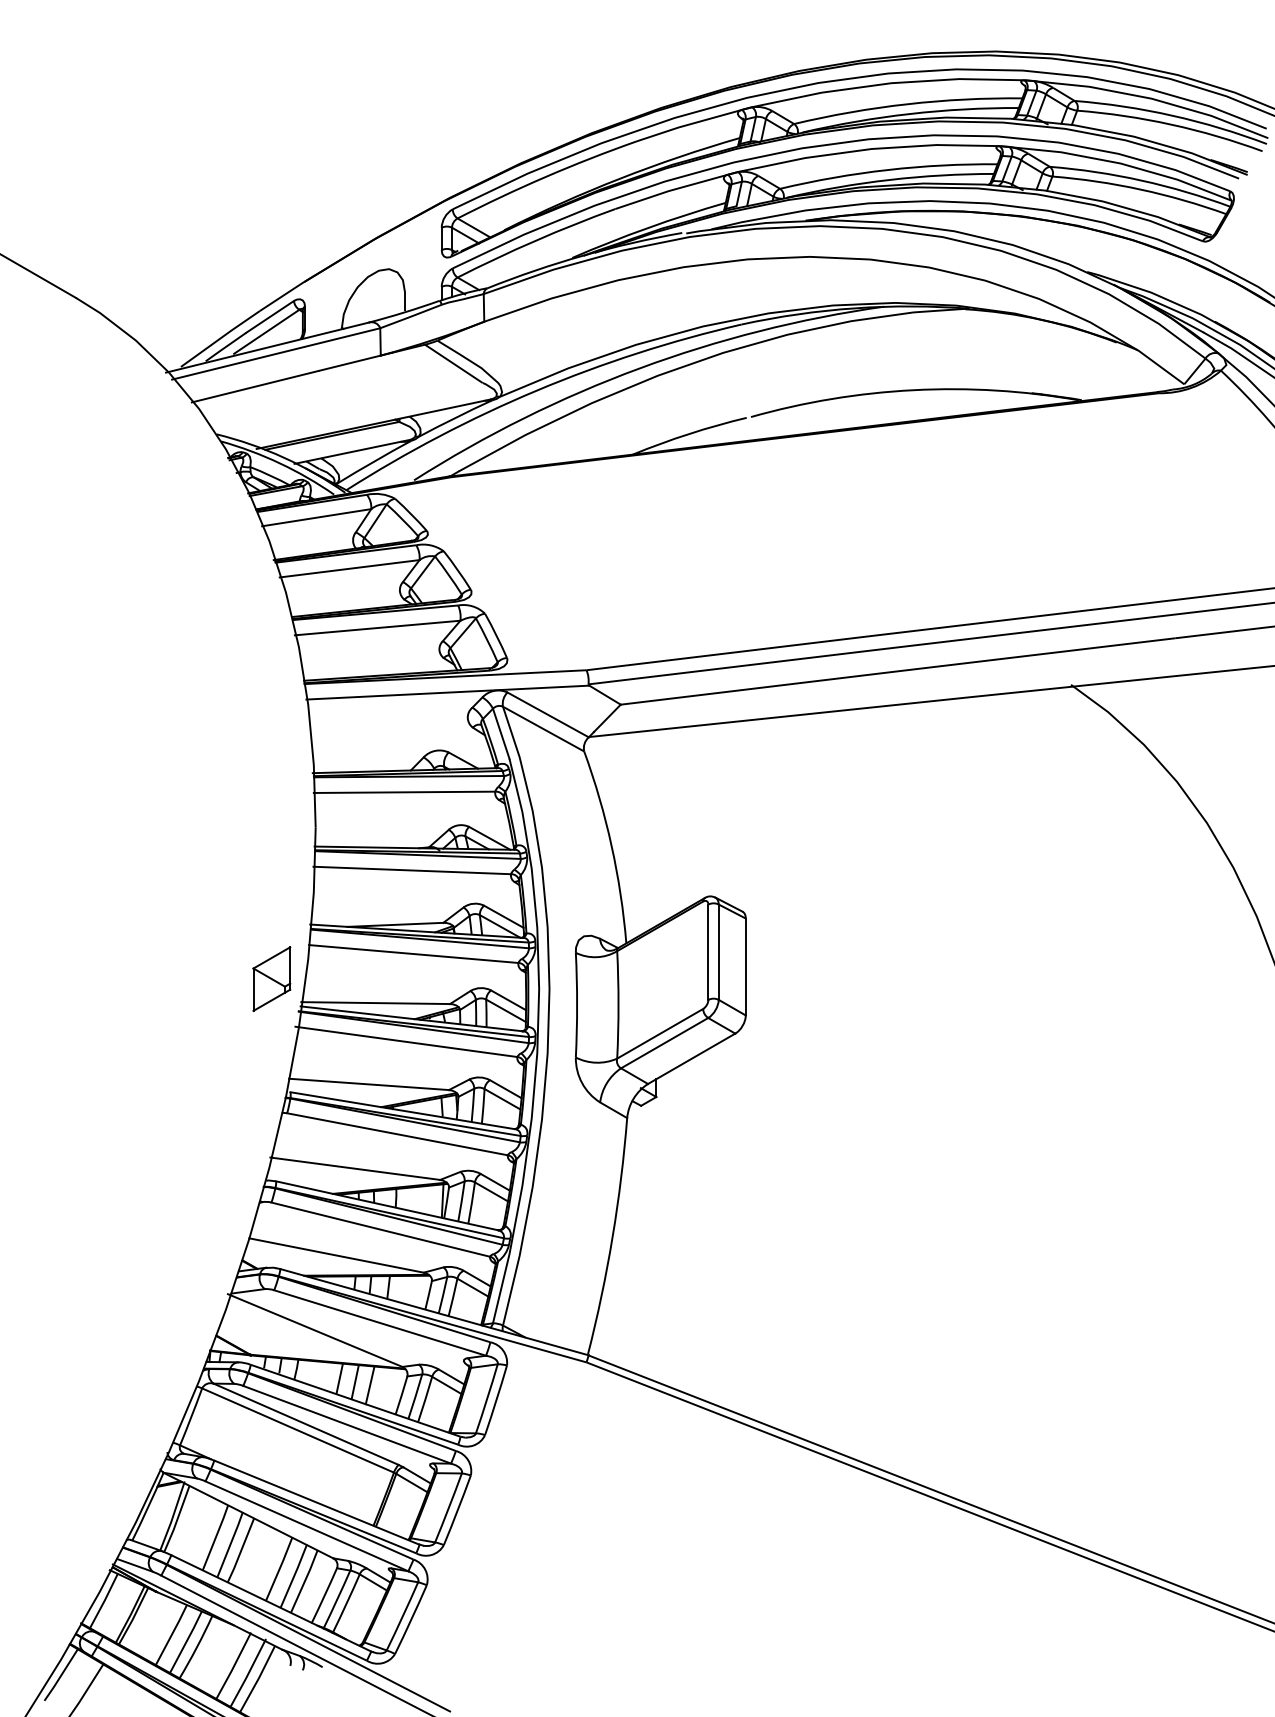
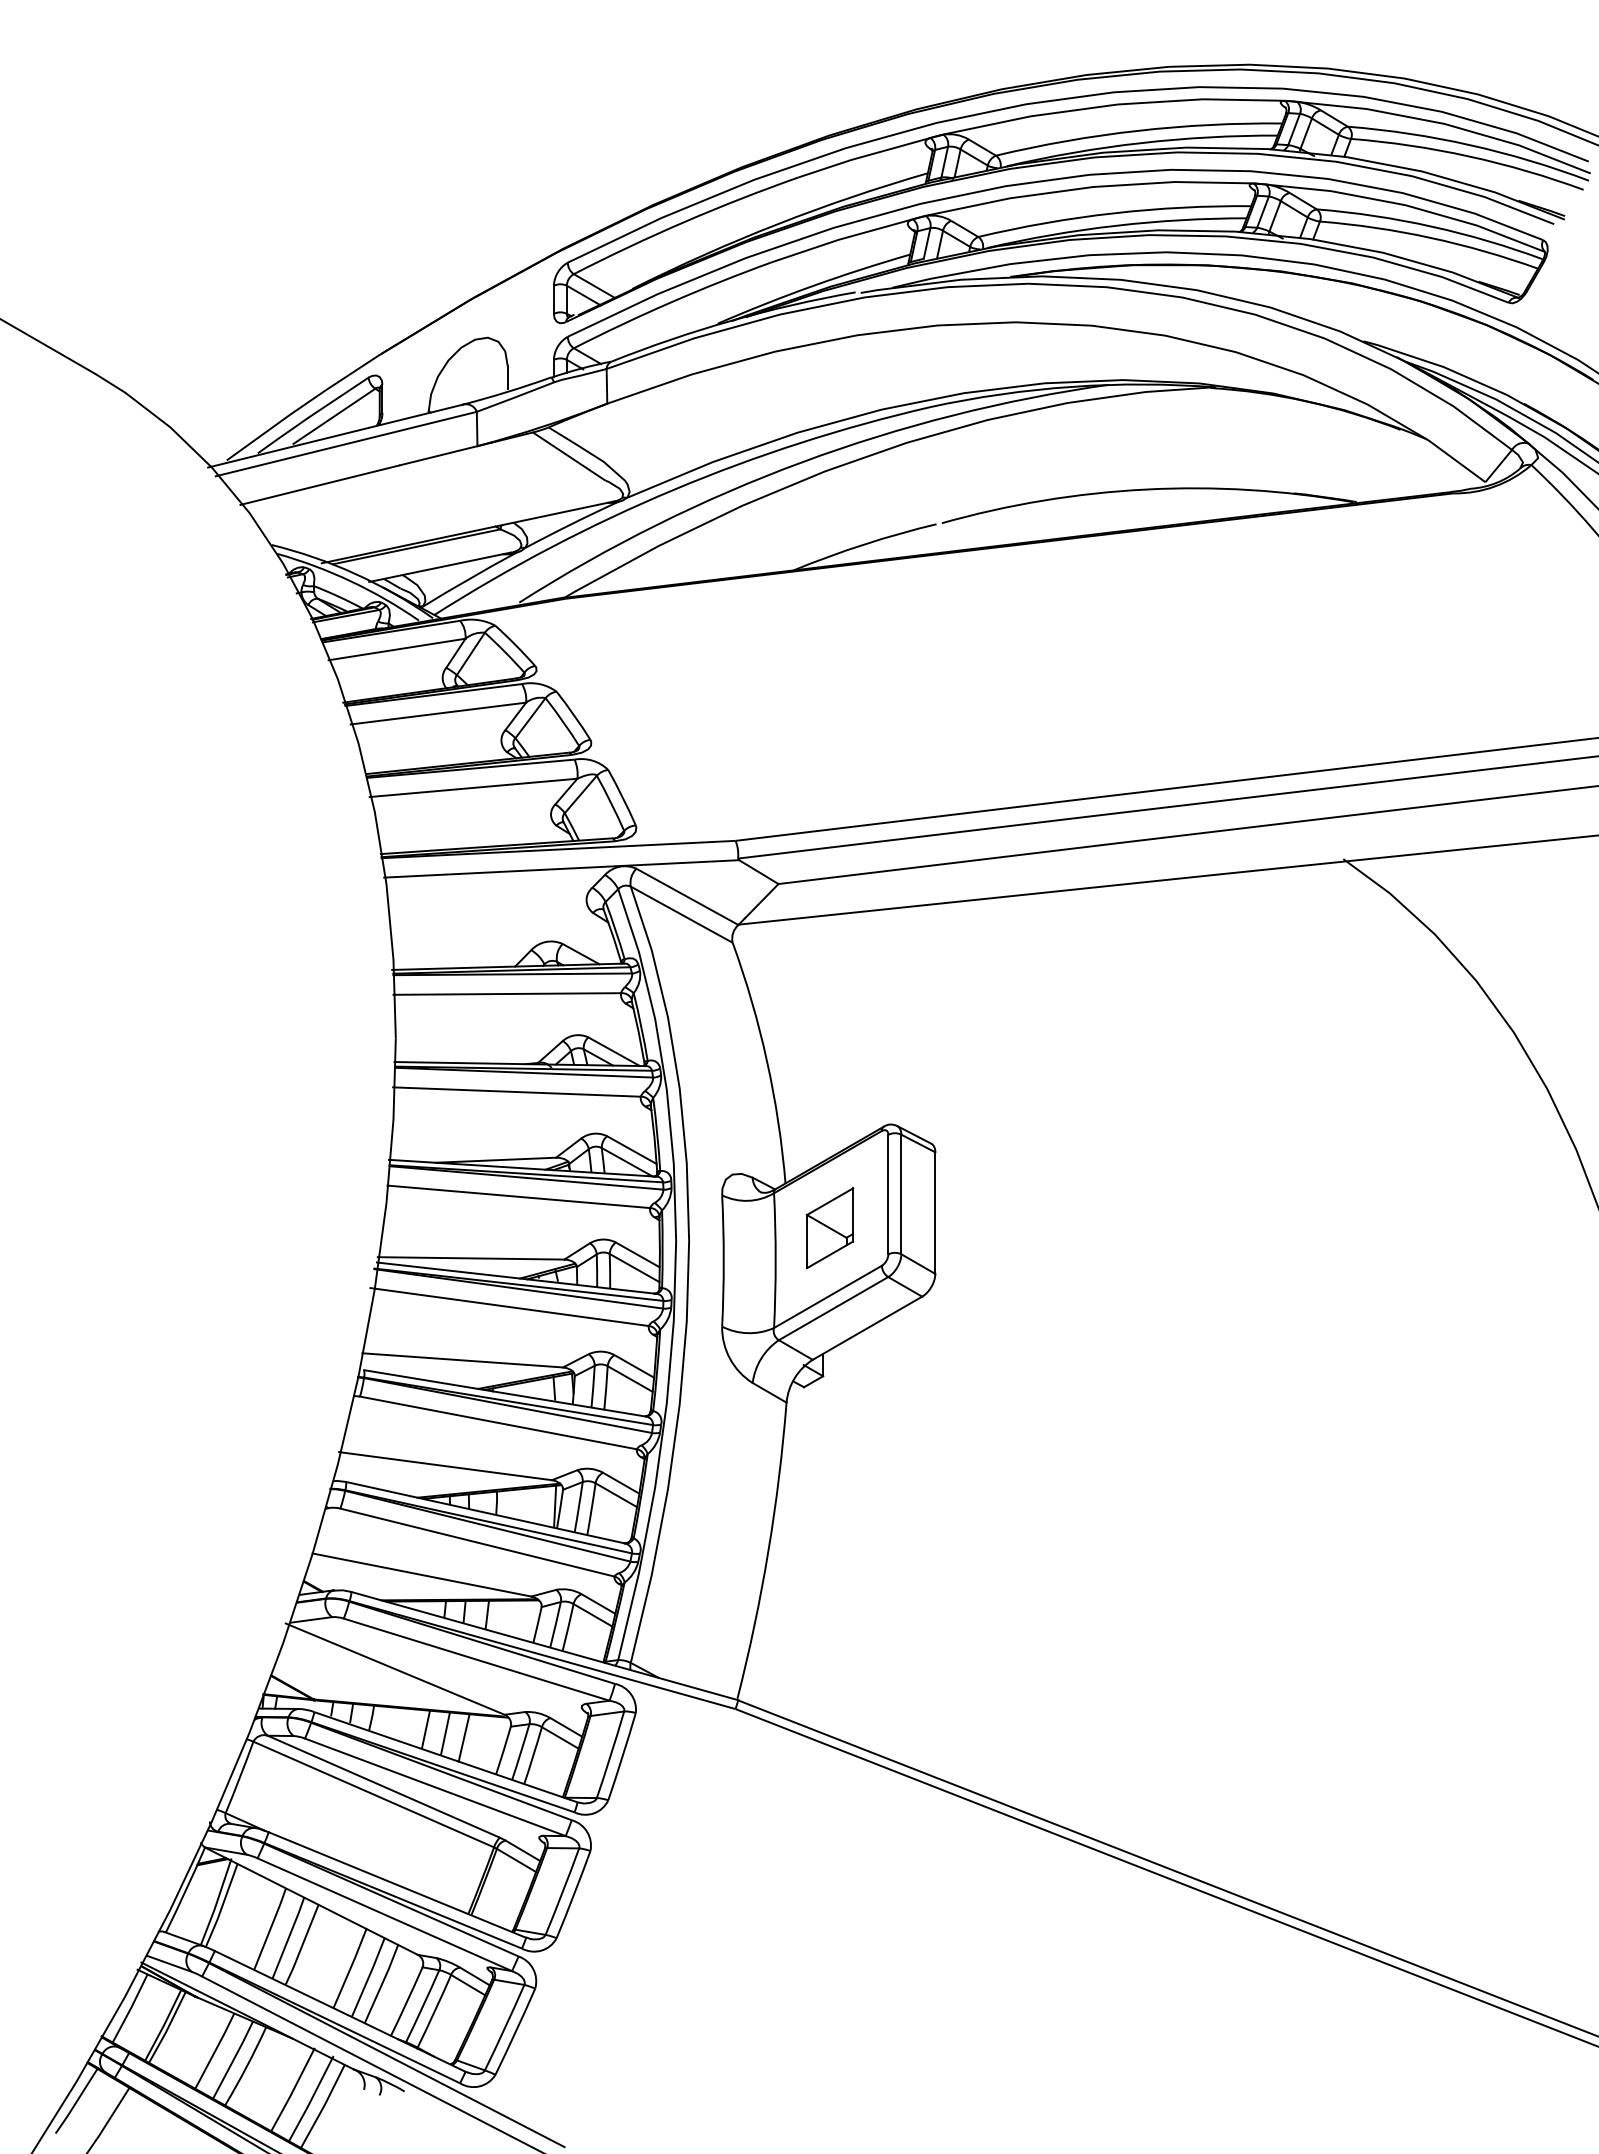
part: (271, 978) -> (829, 1227), moved

